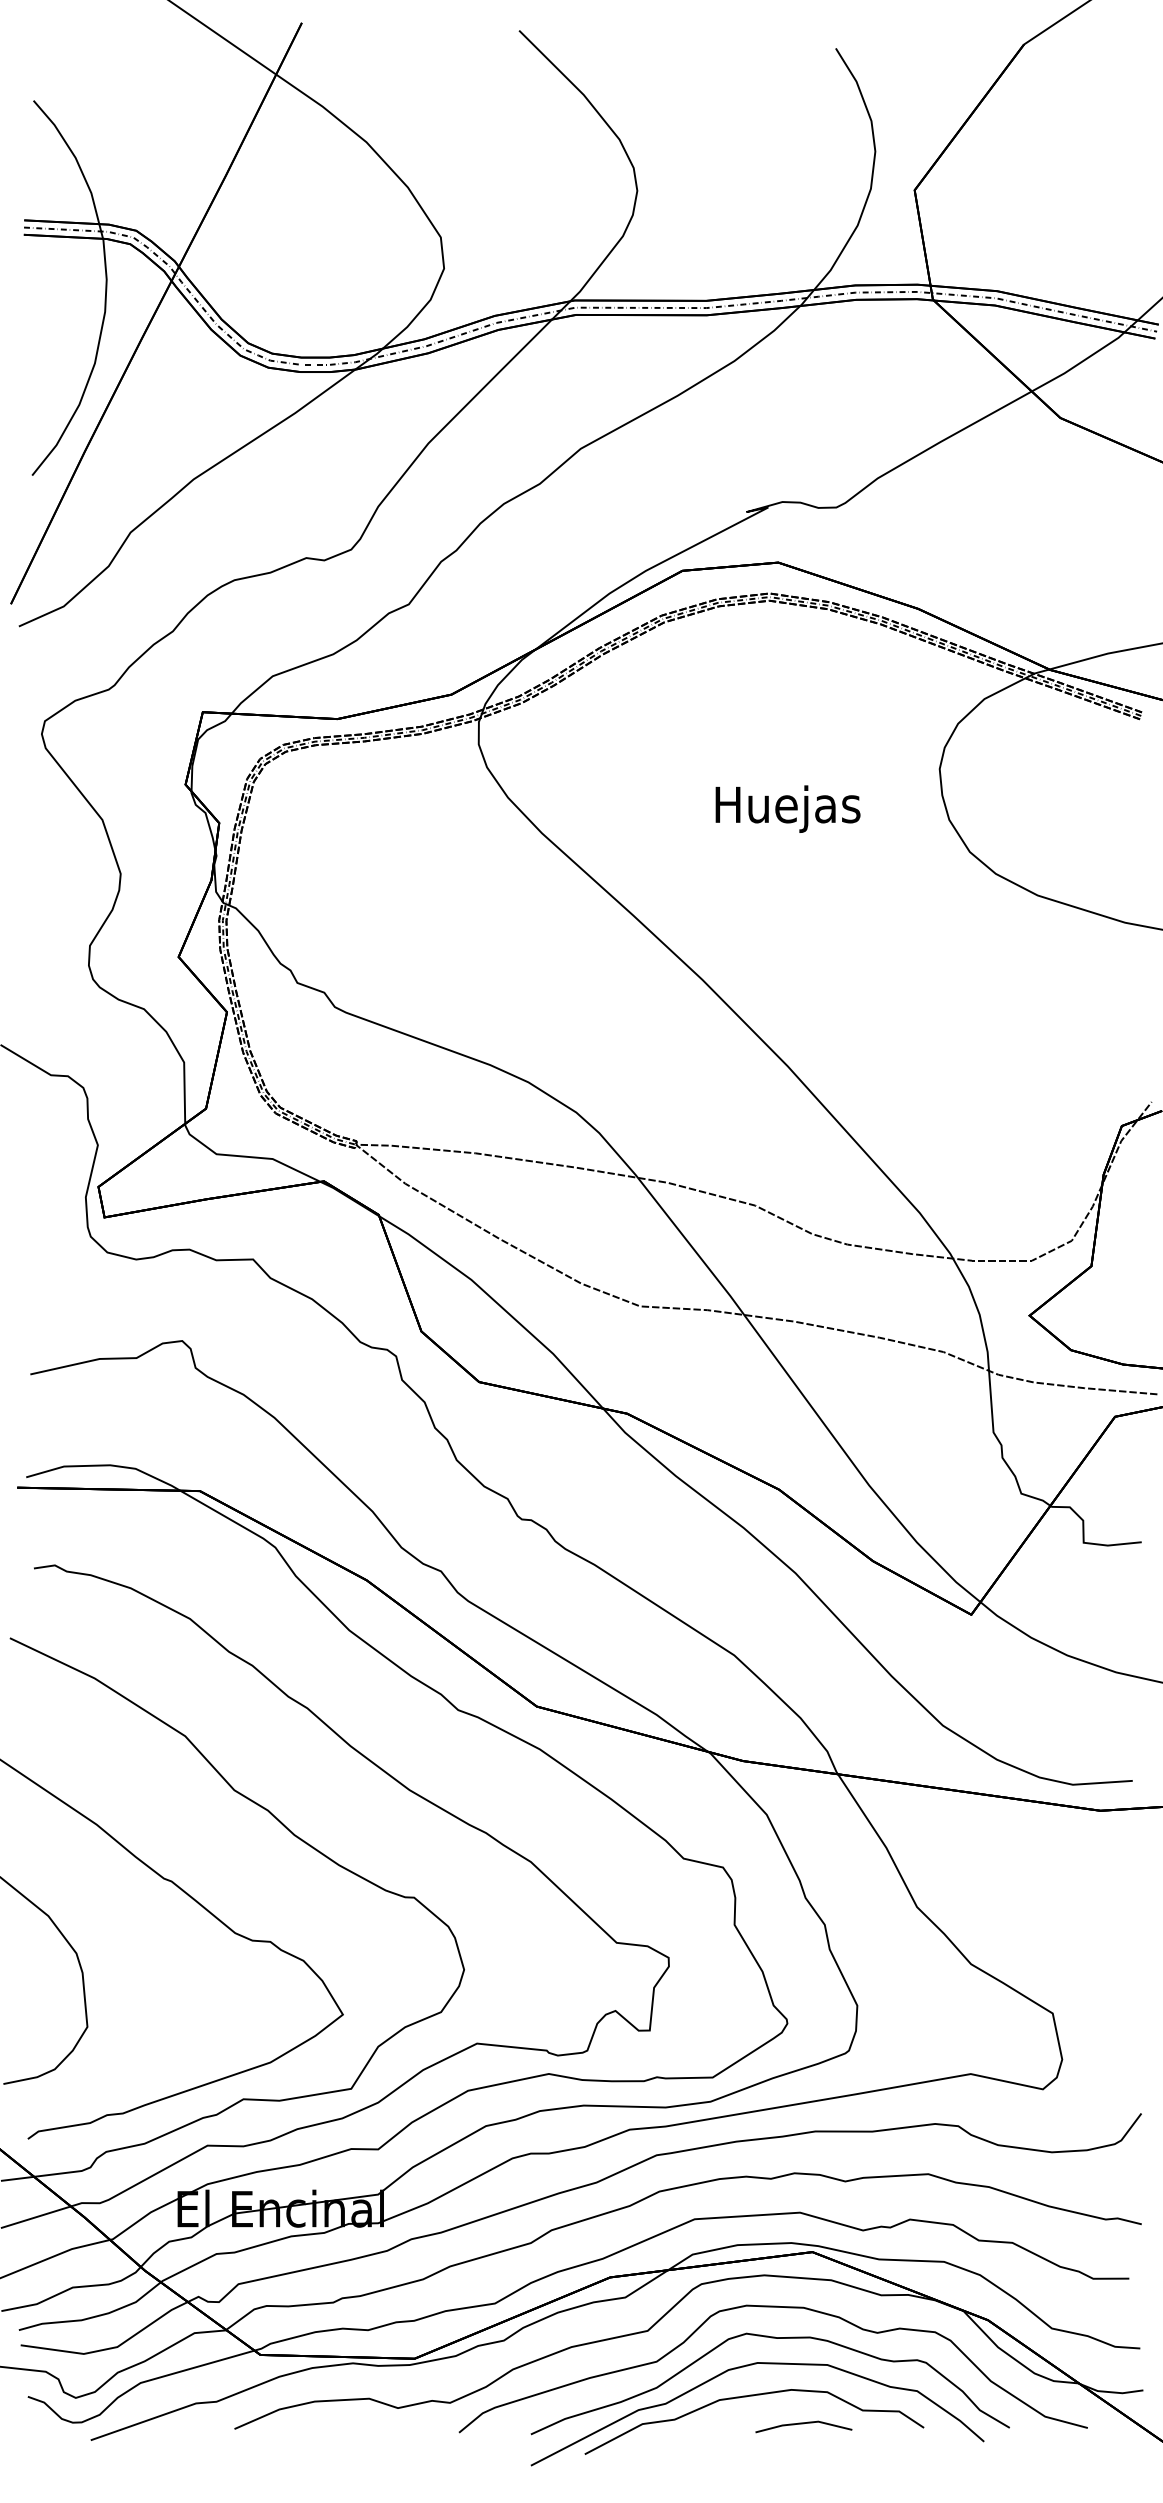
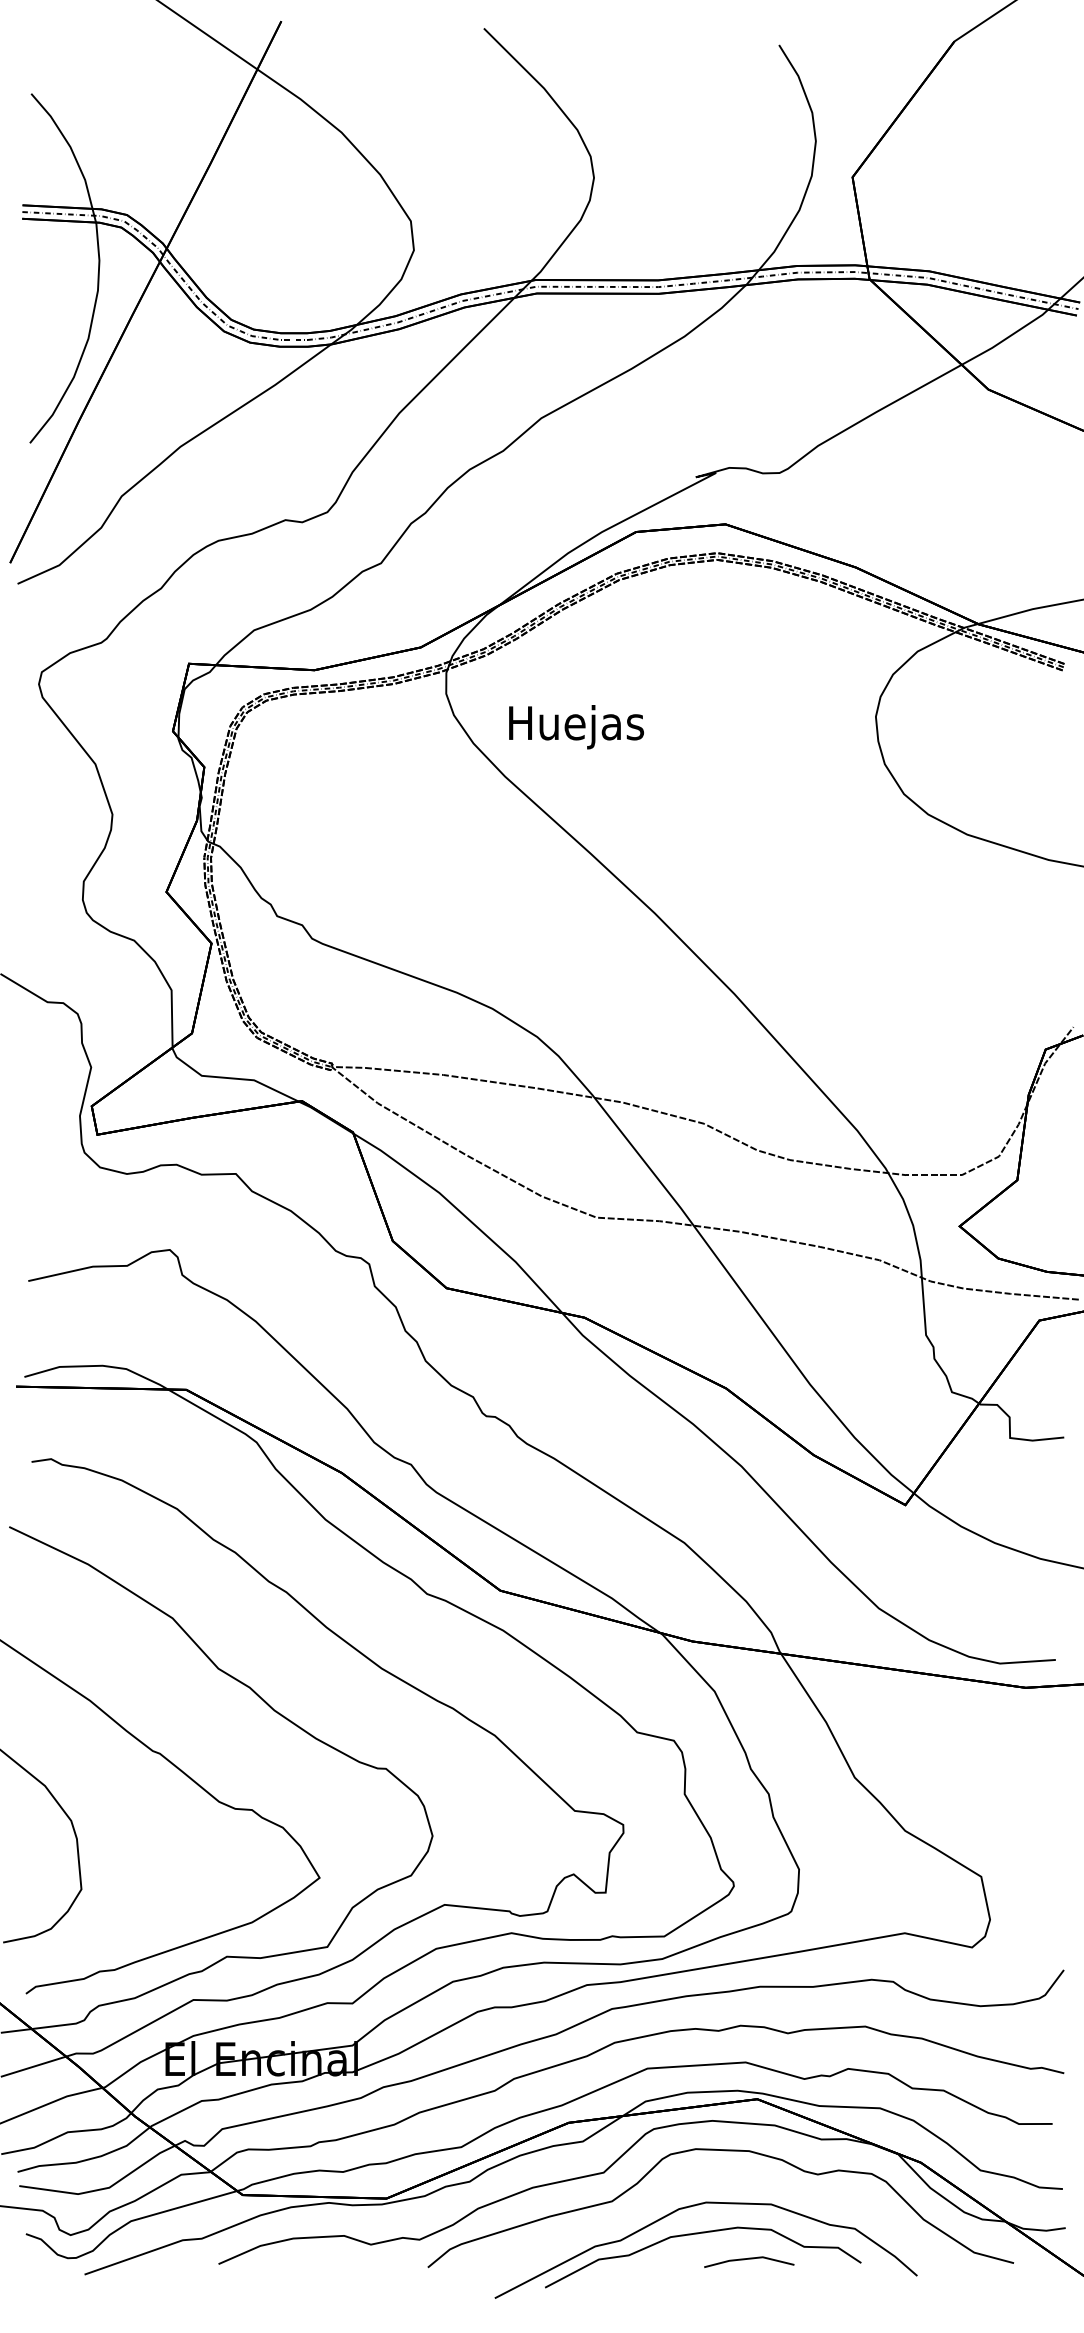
text: (788, 809) -> (576, 727), moved
curve: (776, 2339) -> (723, 2180), removed

